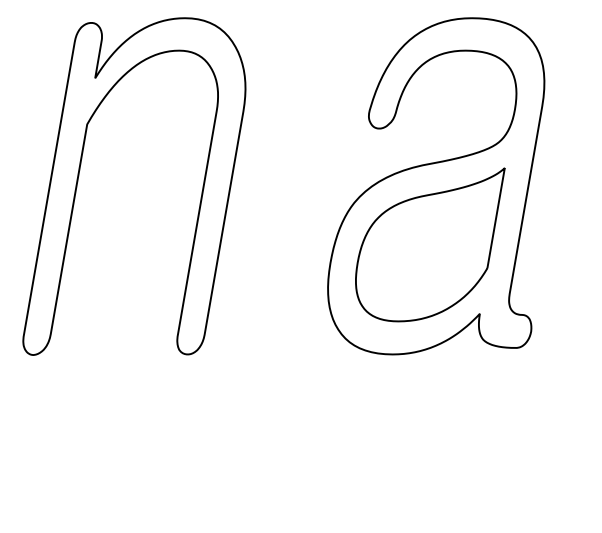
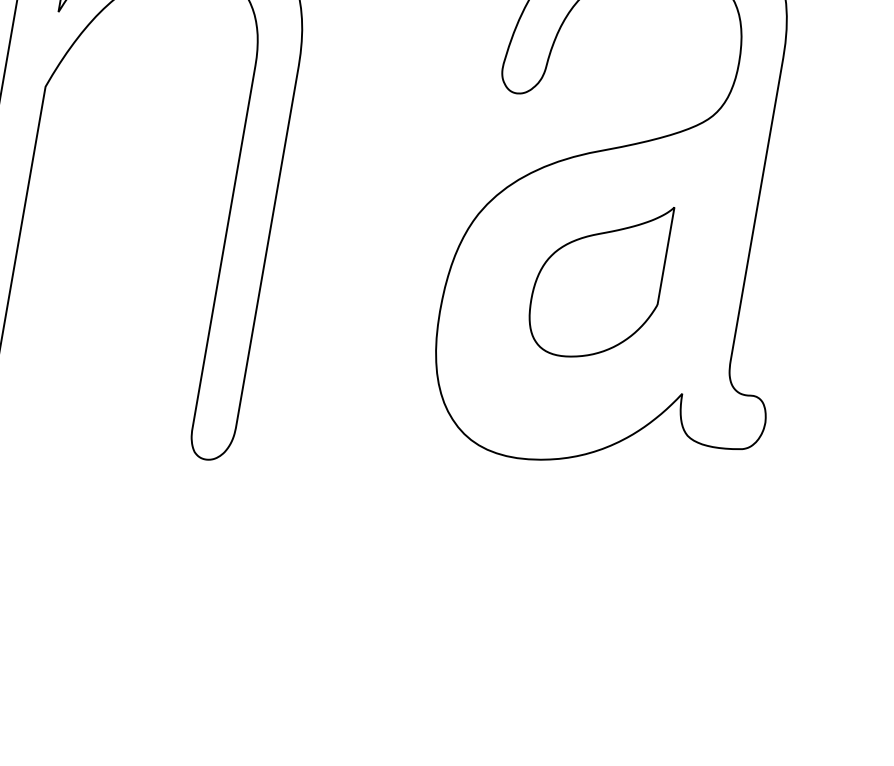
part: (430, 244) -> (602, 281), size x0.6

